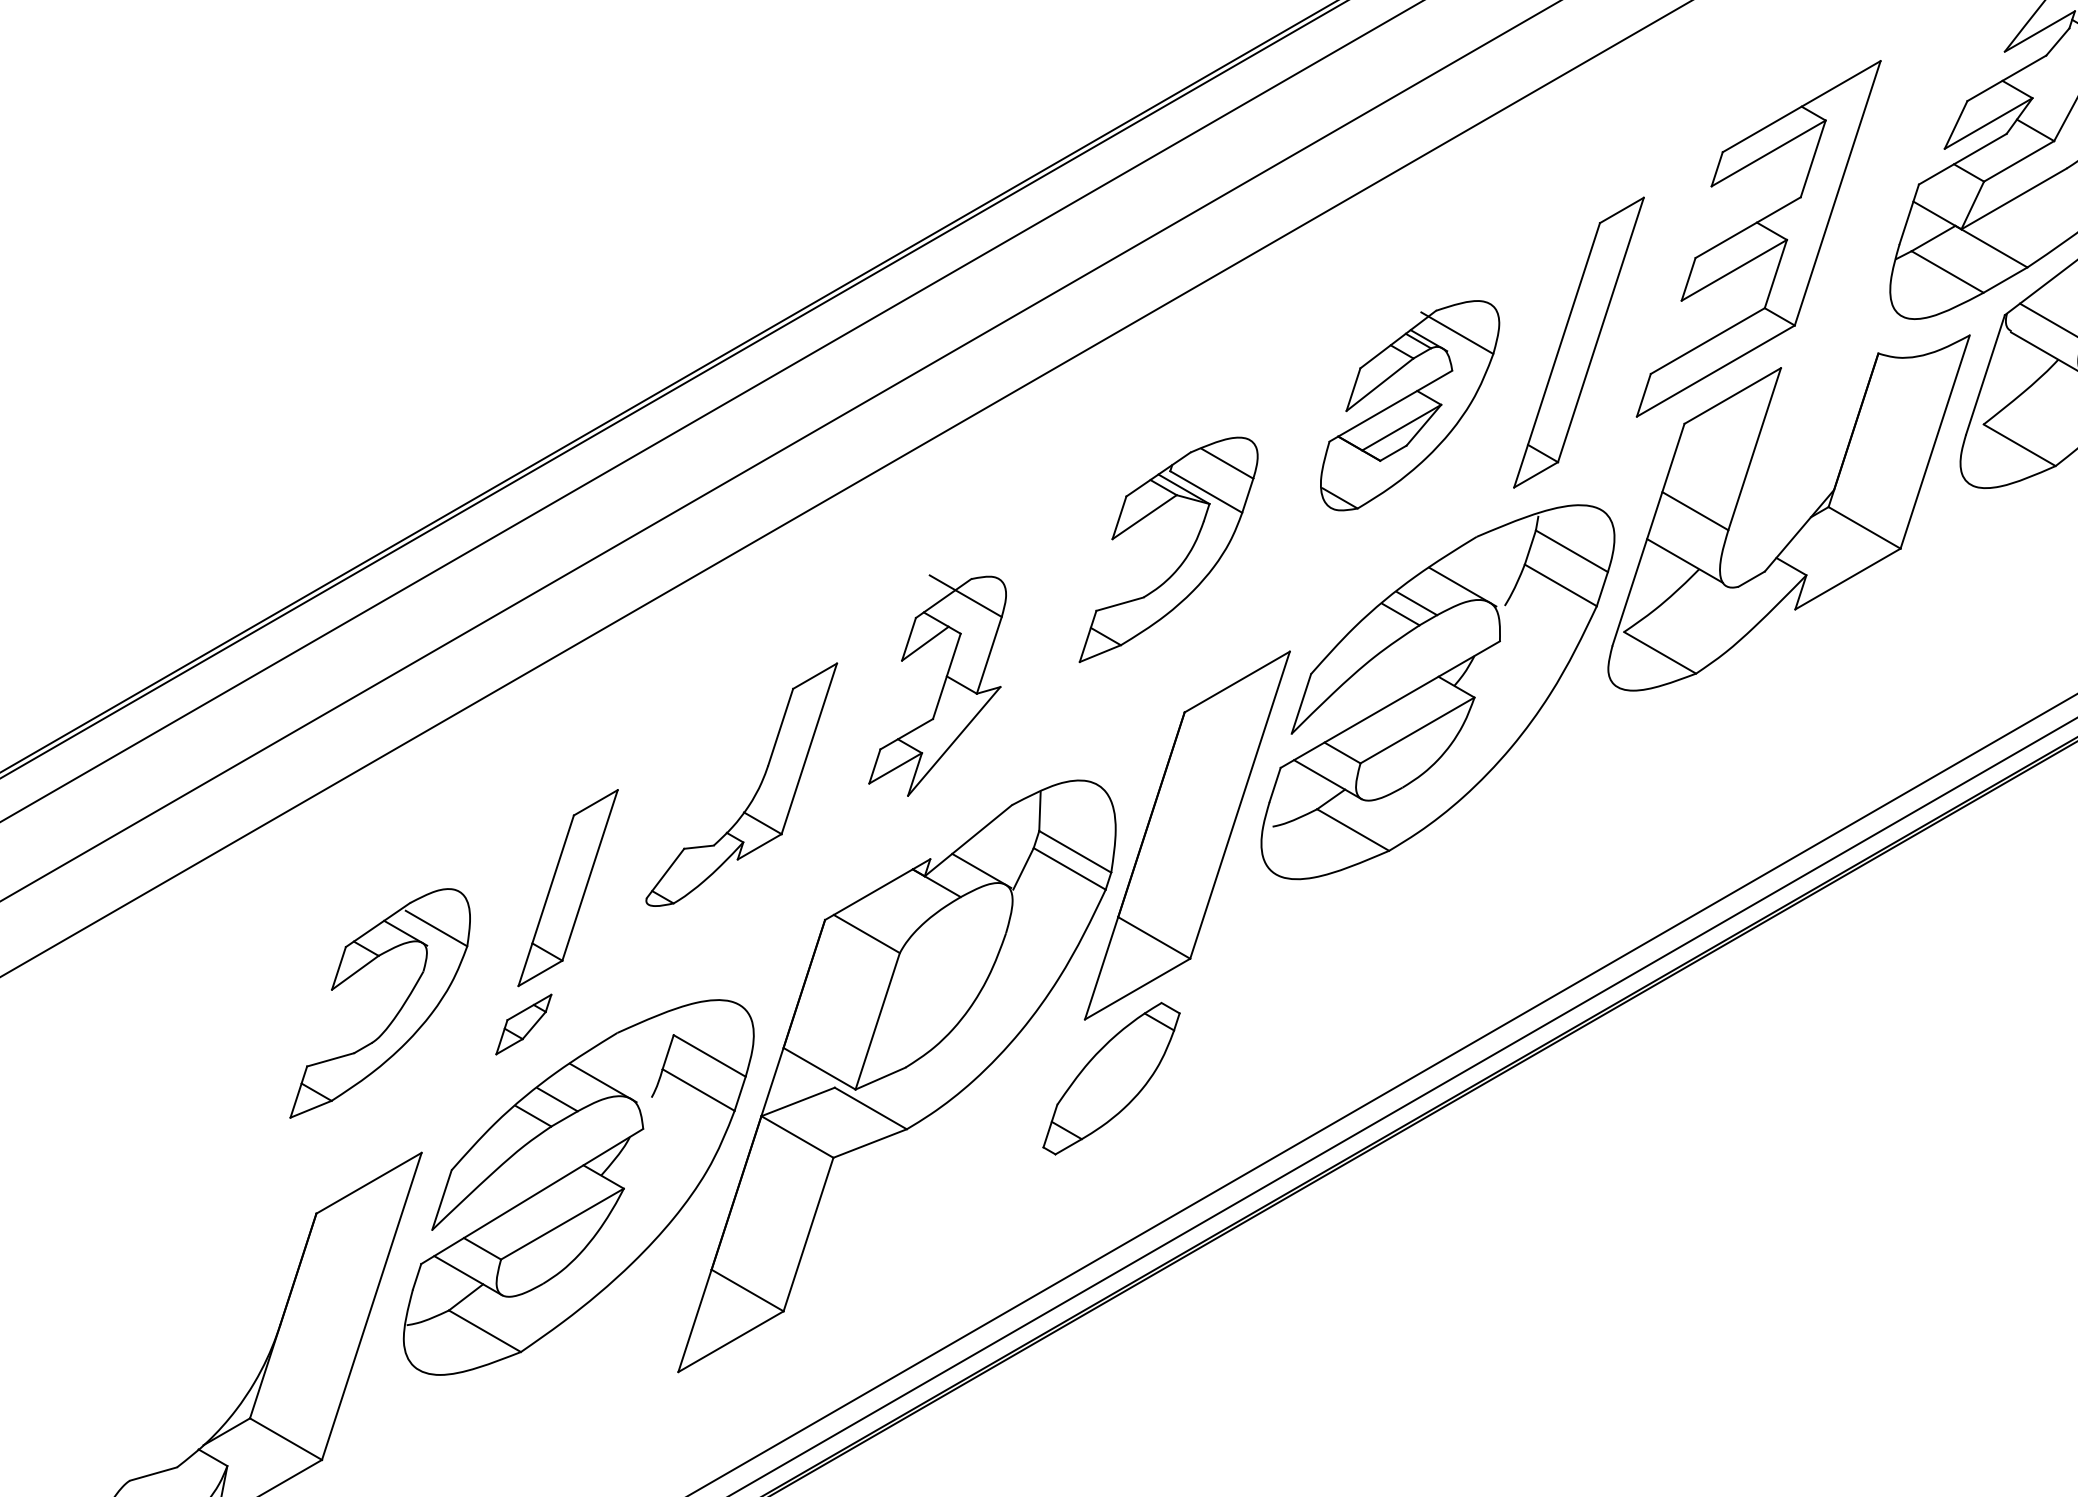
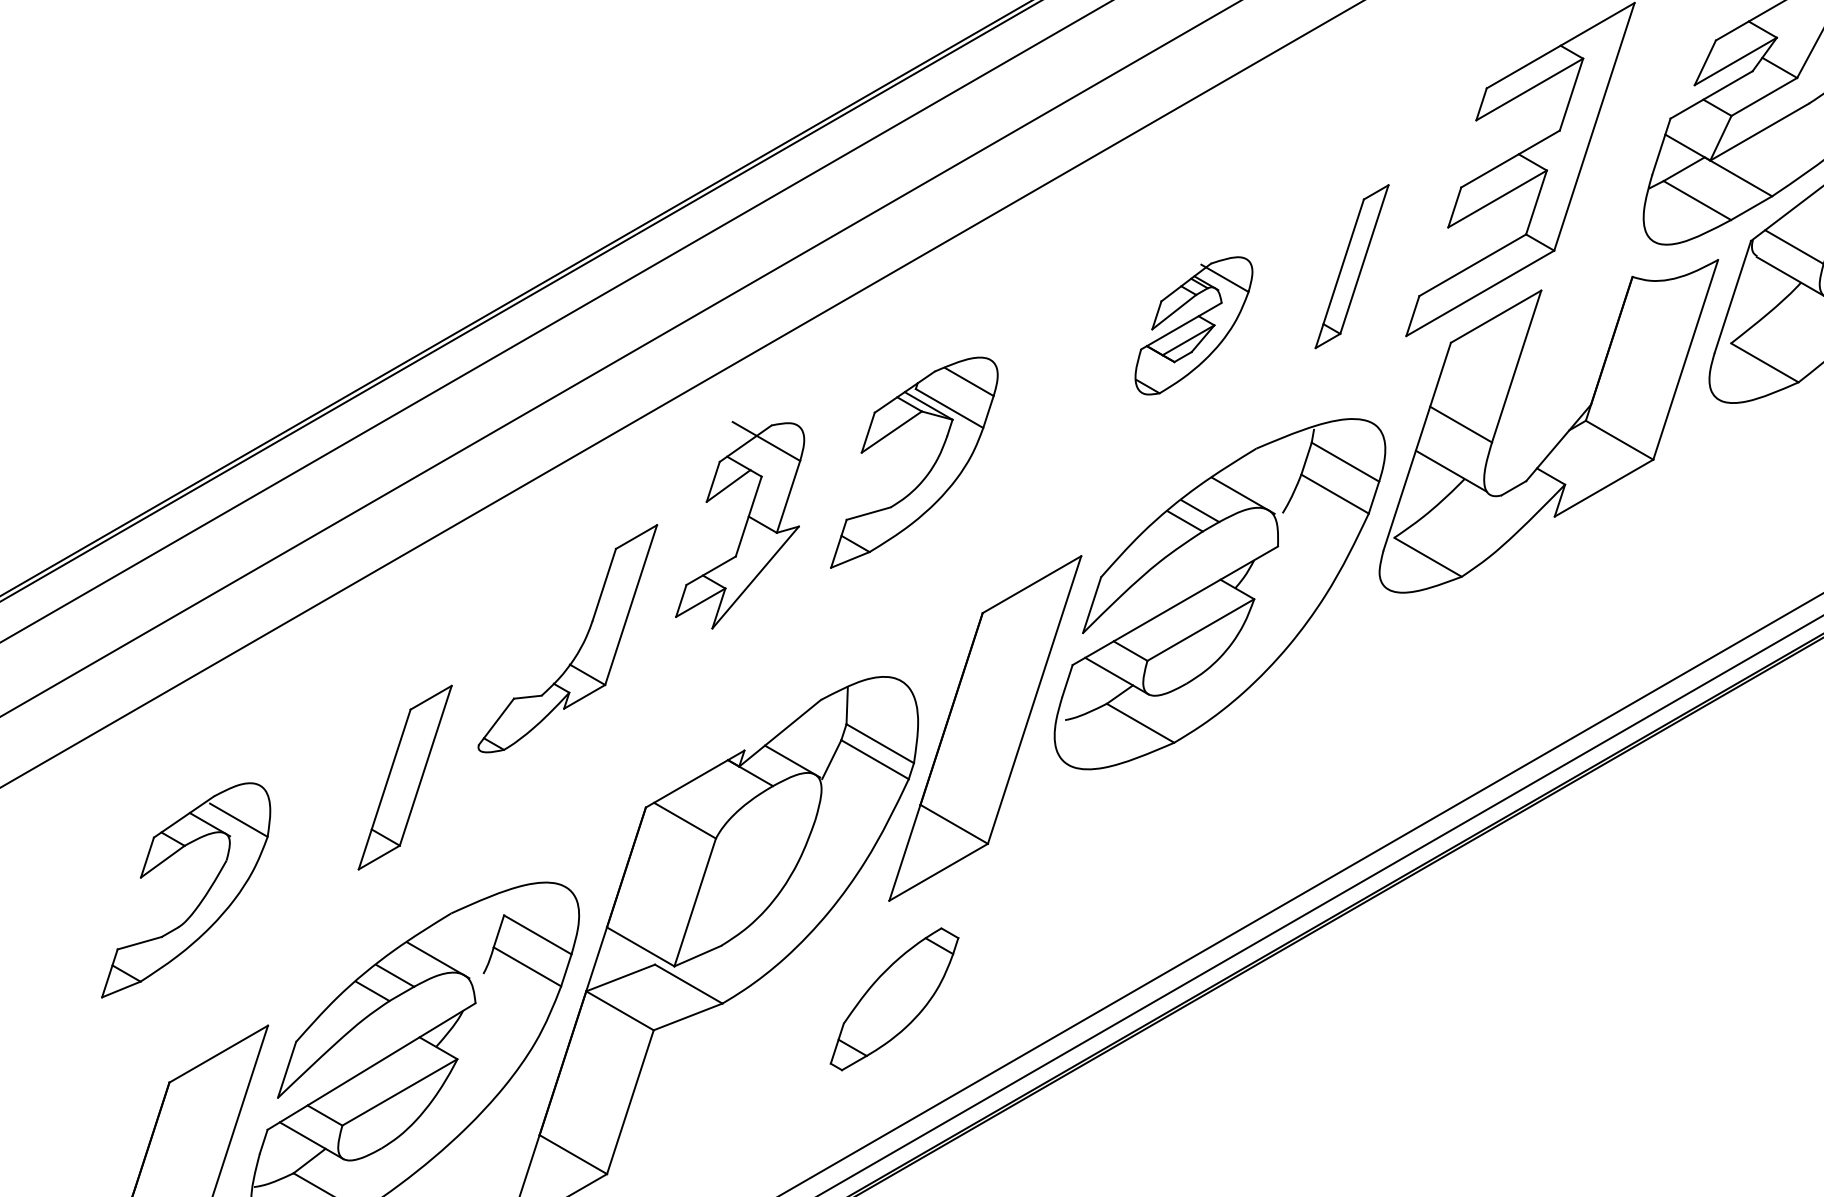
part: (1578, 342) -> (1351, 266), size x0.6
part: (1410, 405) -> (1194, 325), size x0.7
part: (1184, 558) -> (929, 470), moved
part: (937, 685) -> (739, 525), moved
part: (755, 792) -> (580, 645), moved
part: (396, 1013) -> (201, 899), moved
part: (523, 1024) -> (363, 905), removed
part: (1111, 1078) -> (894, 999), moved

